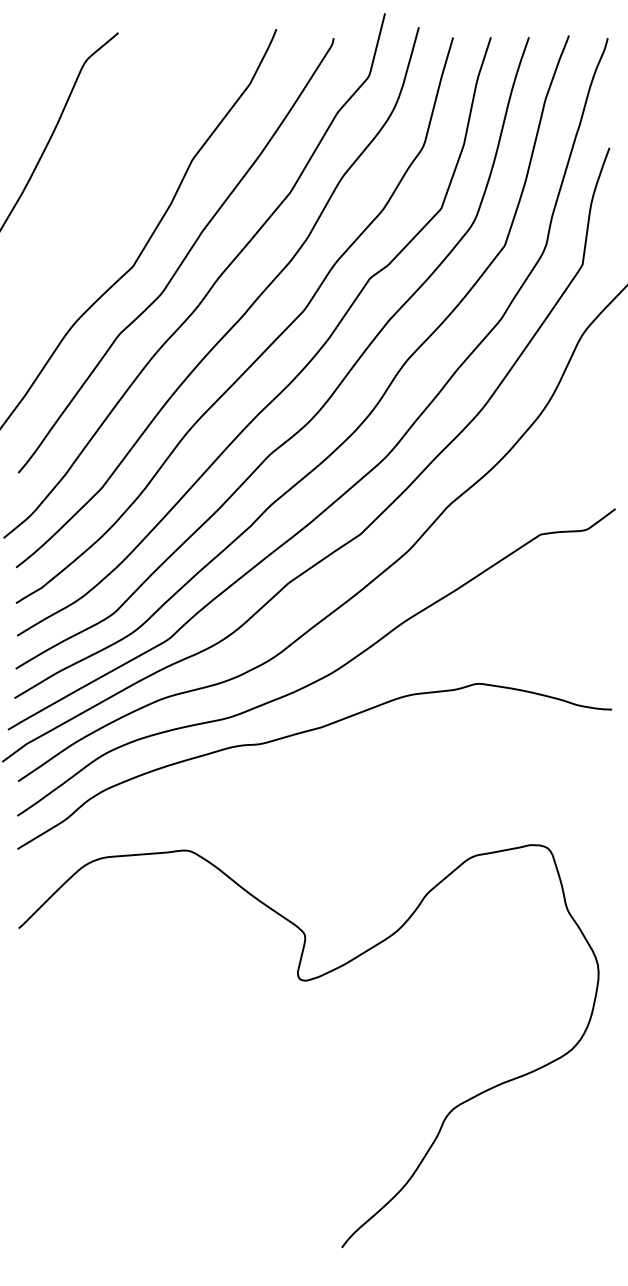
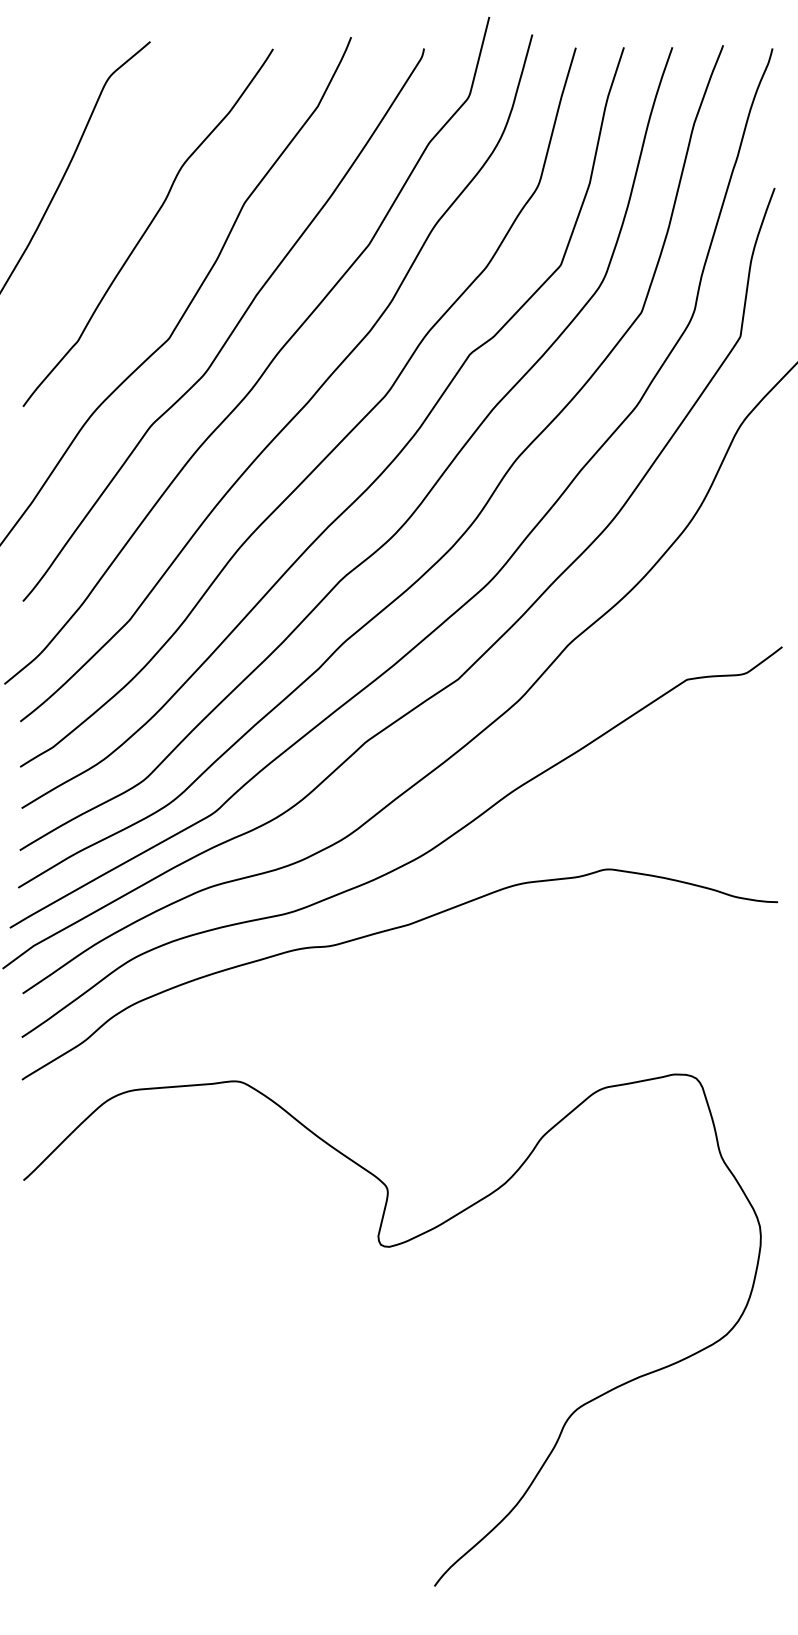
curve: (116, 179) -> (147, 228), added

